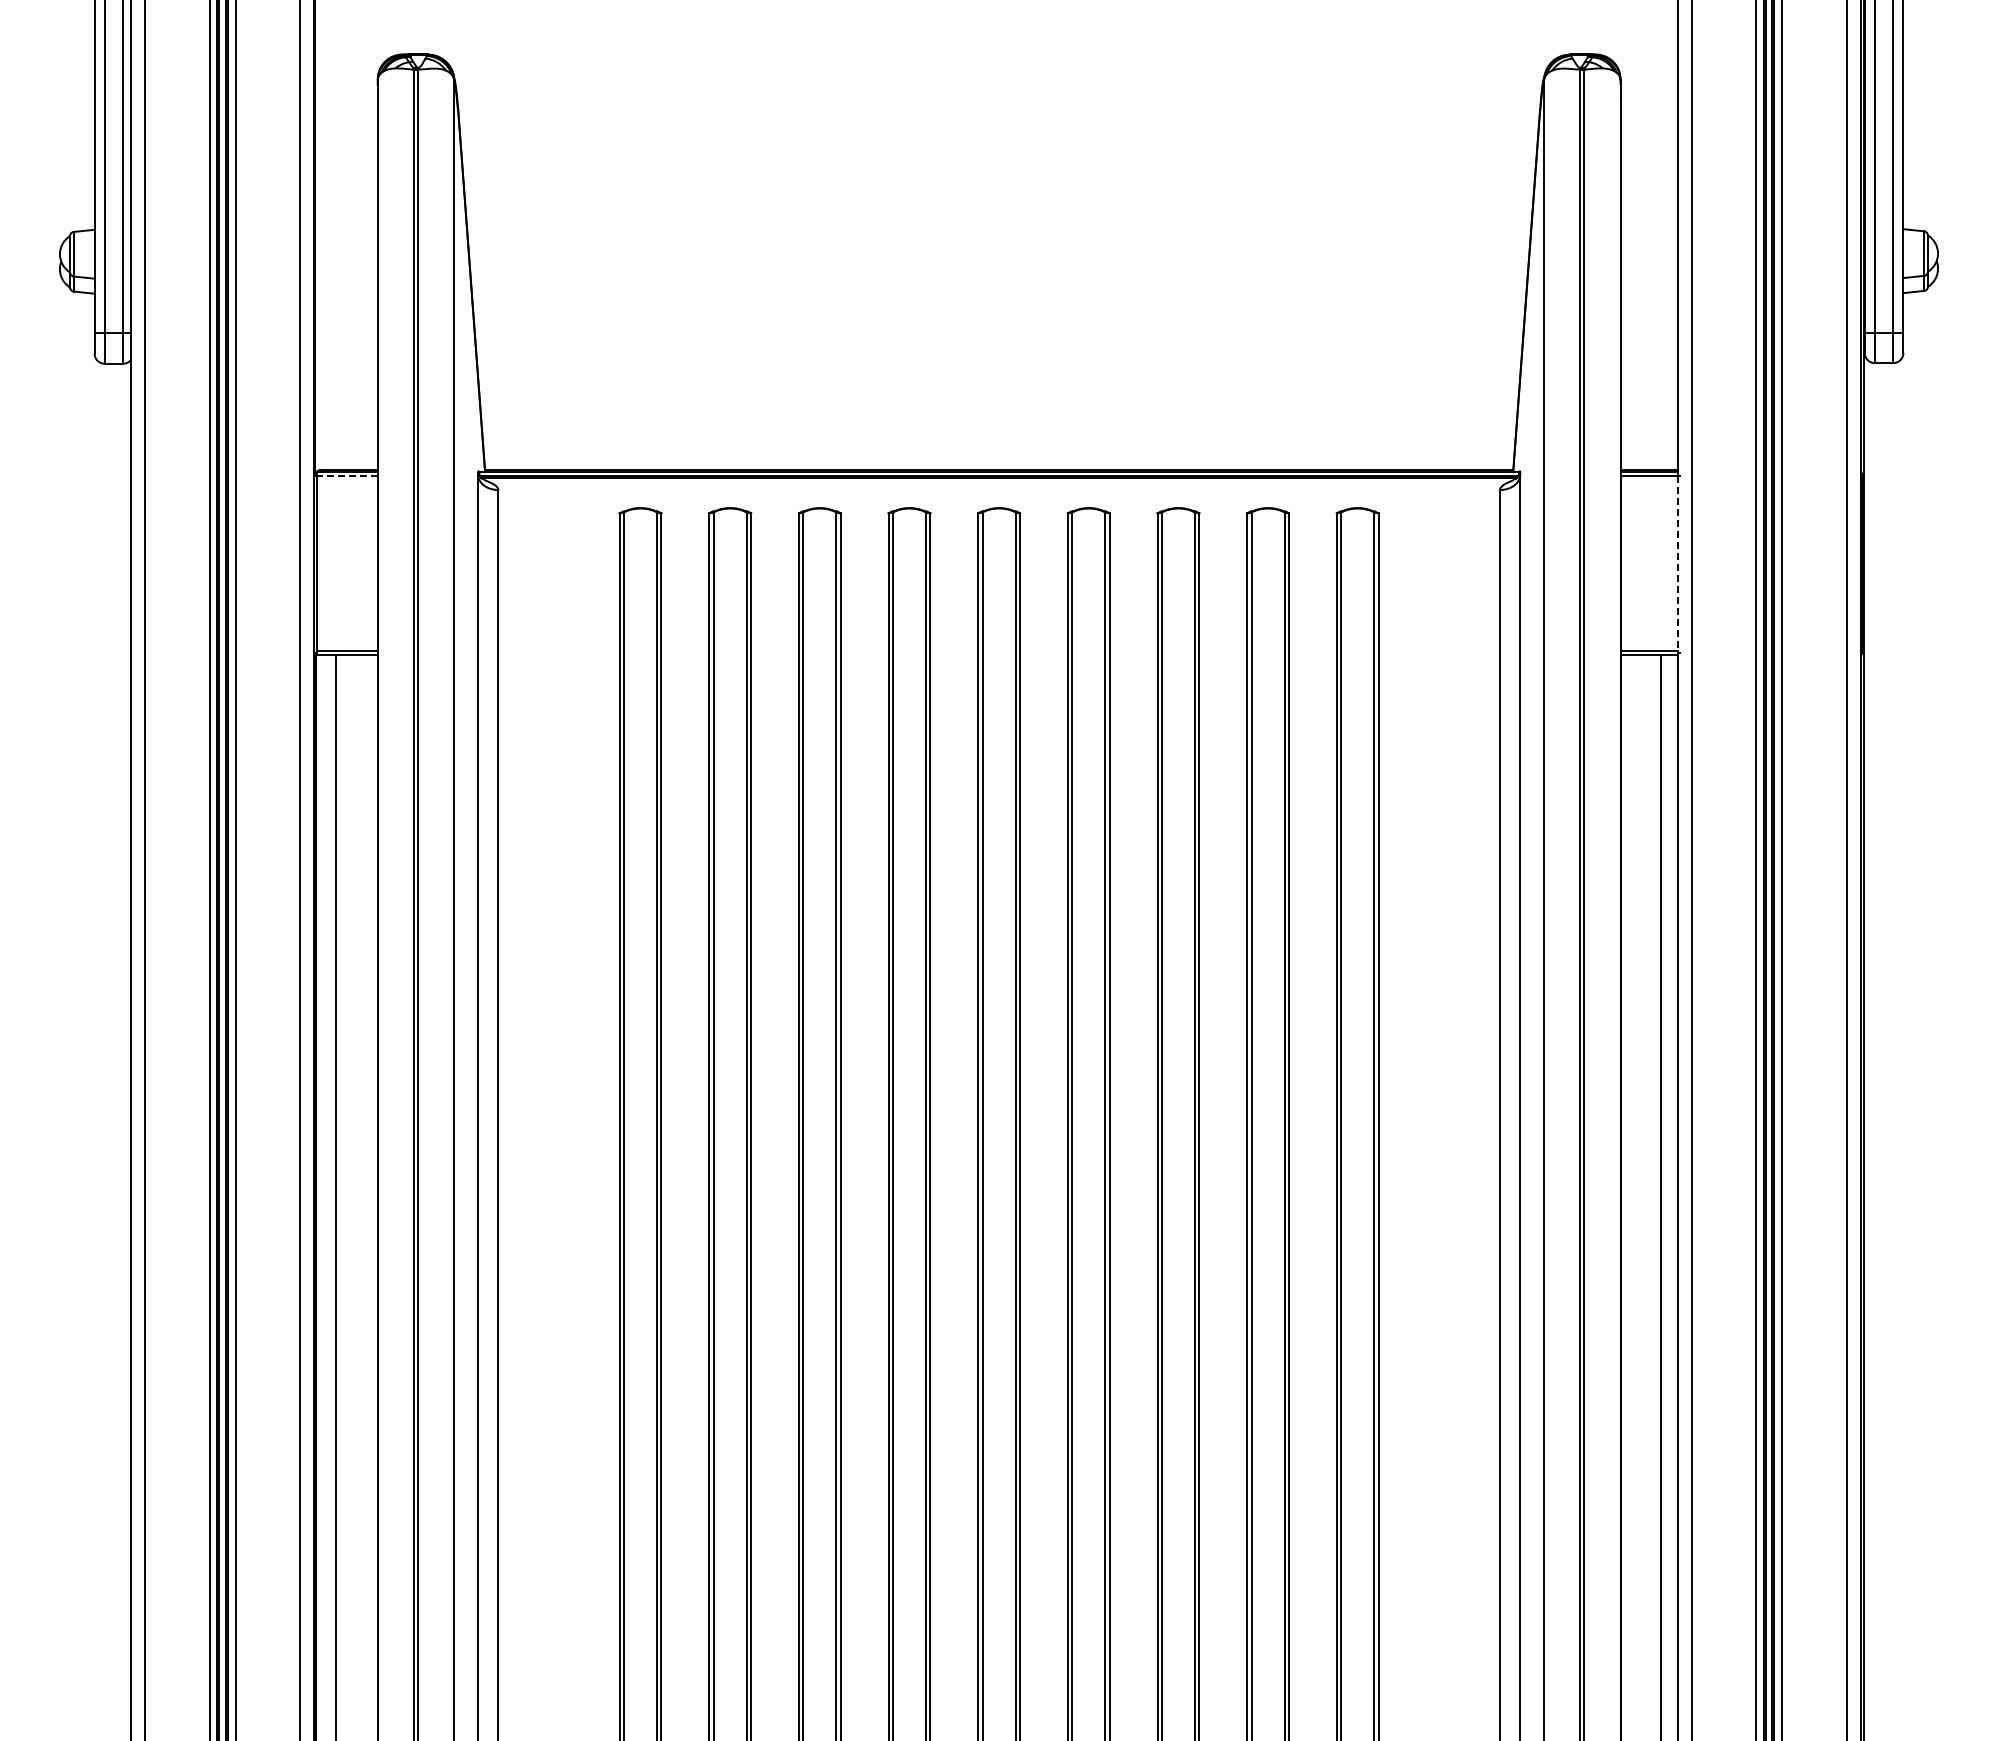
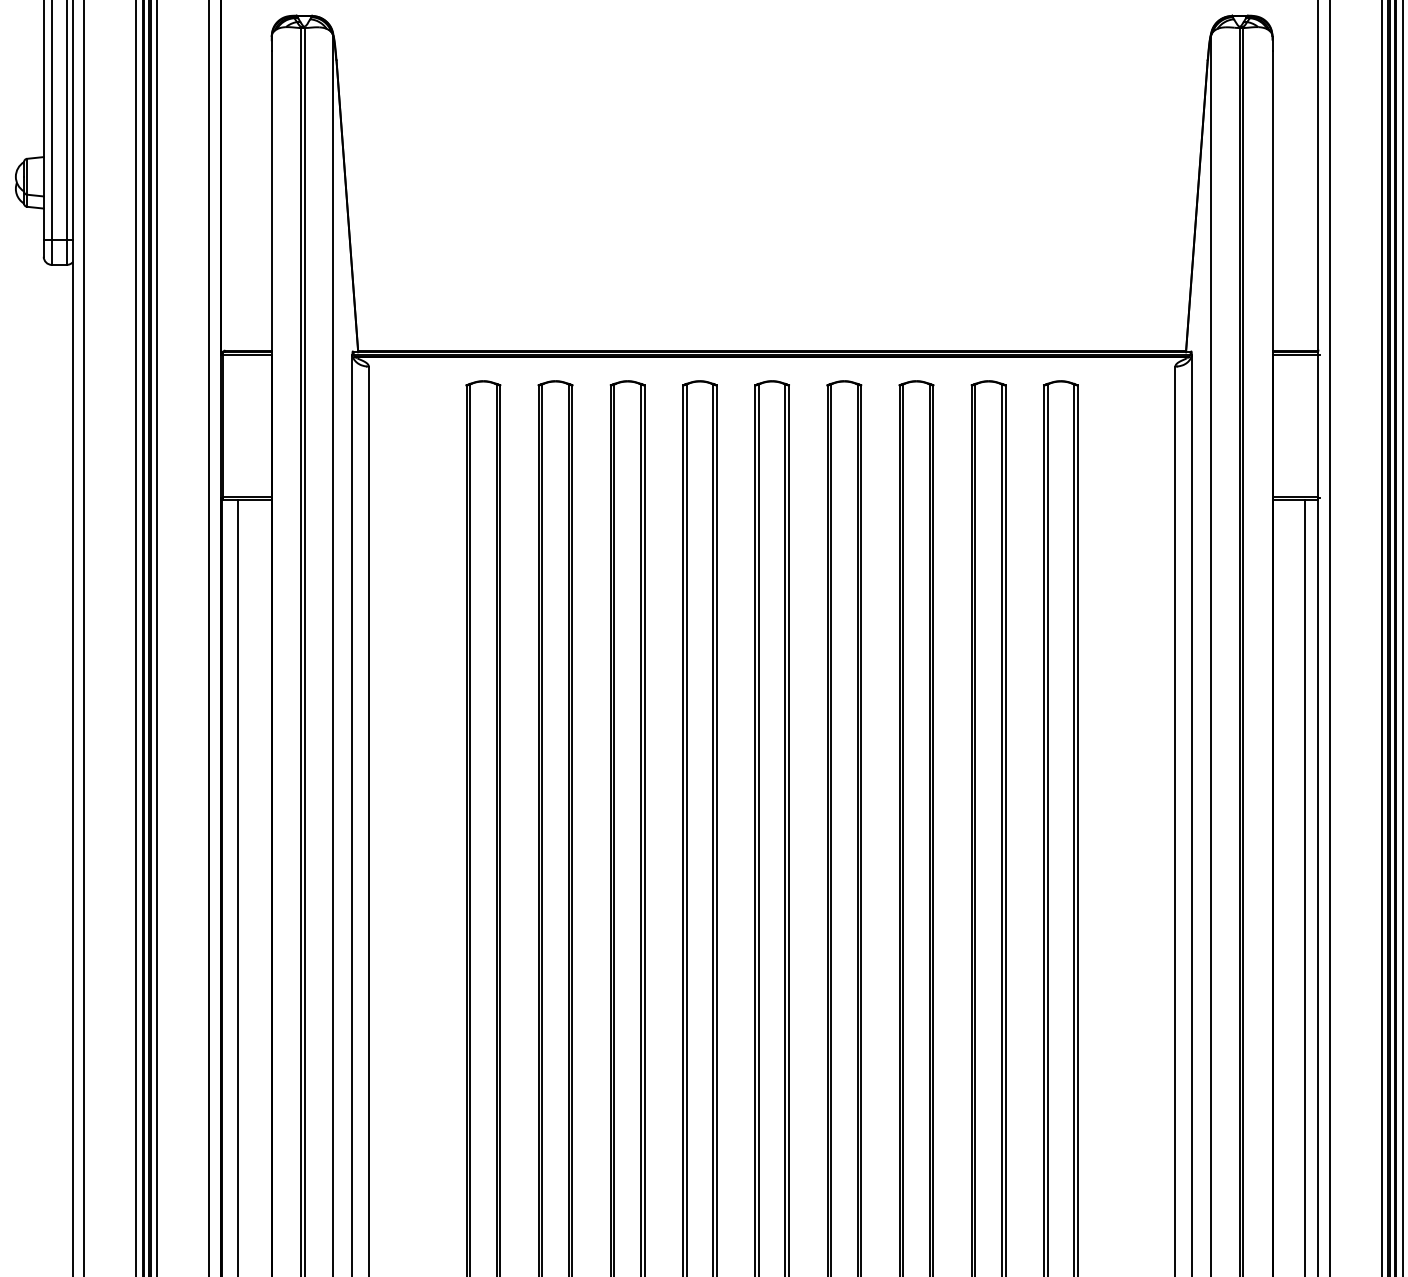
line: (347, 476) -> (247, 355), dashed -> solid
line: (1677, 563) -> (1318, 425), dashed -> solid

